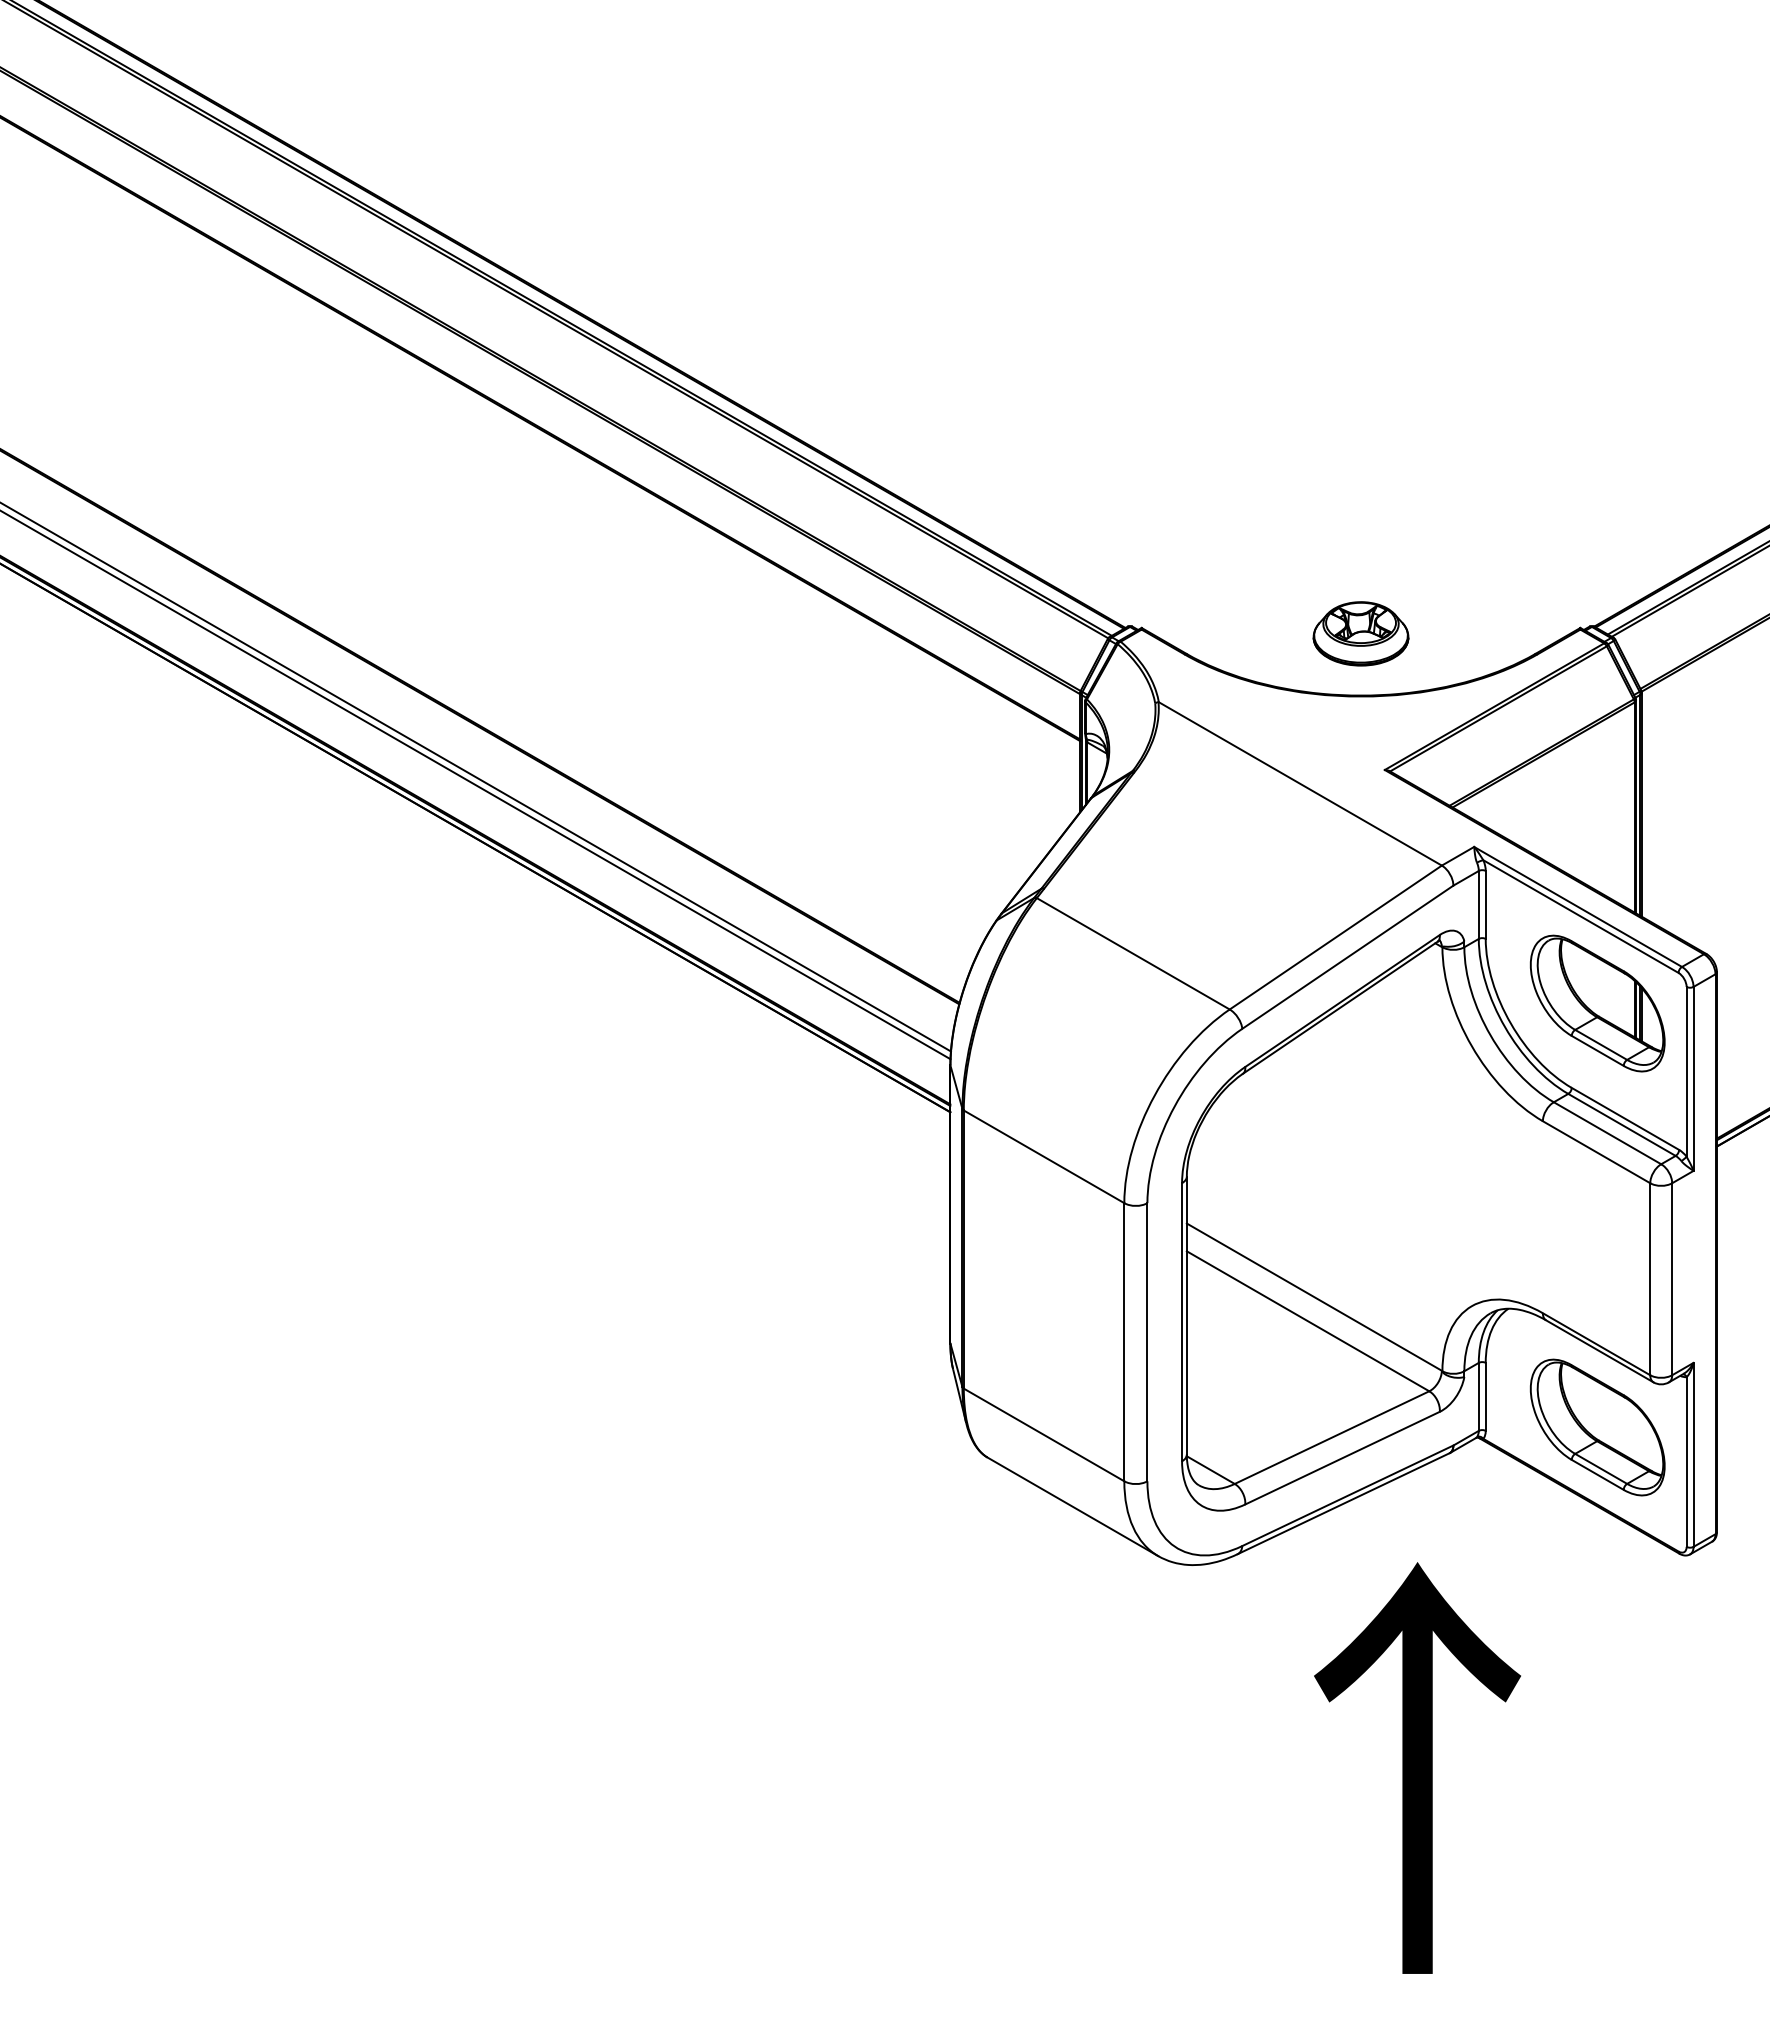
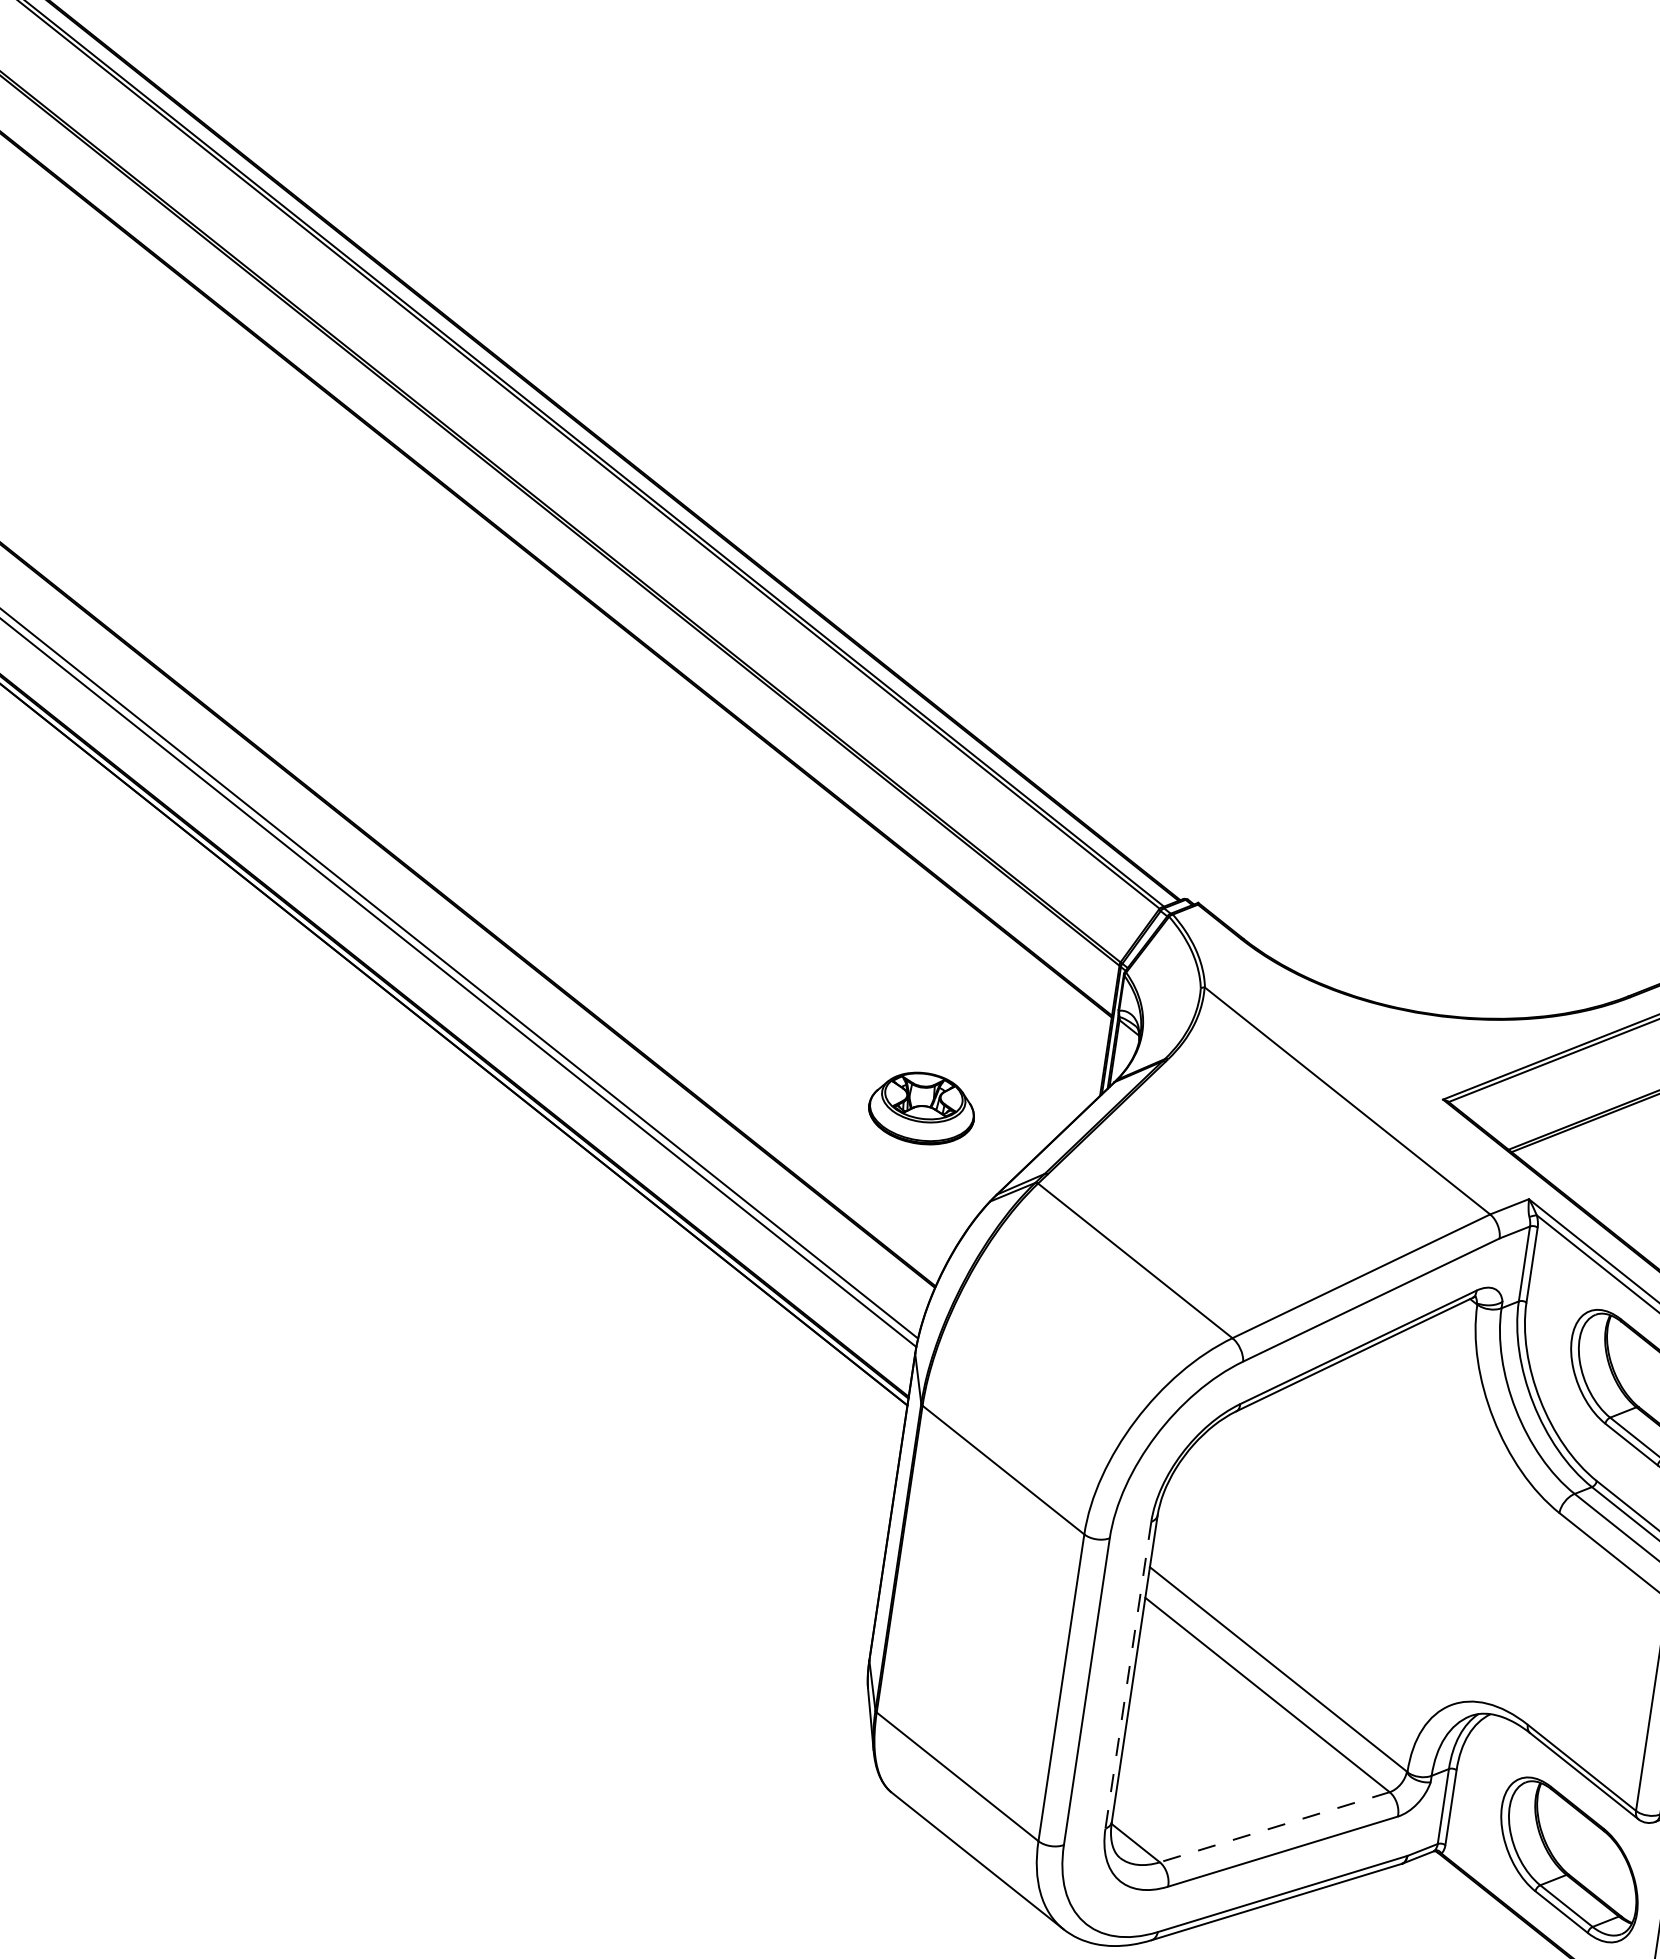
part: (1360, 633) -> (921, 1107), moved
line: (1182, 1322) -> (1128, 1675), solid -> dashed
line: (1332, 1437) -> (1275, 1827), solid -> dashed

